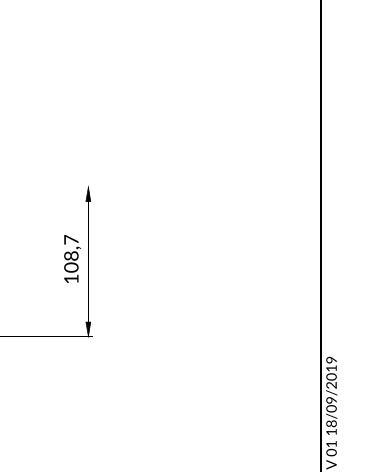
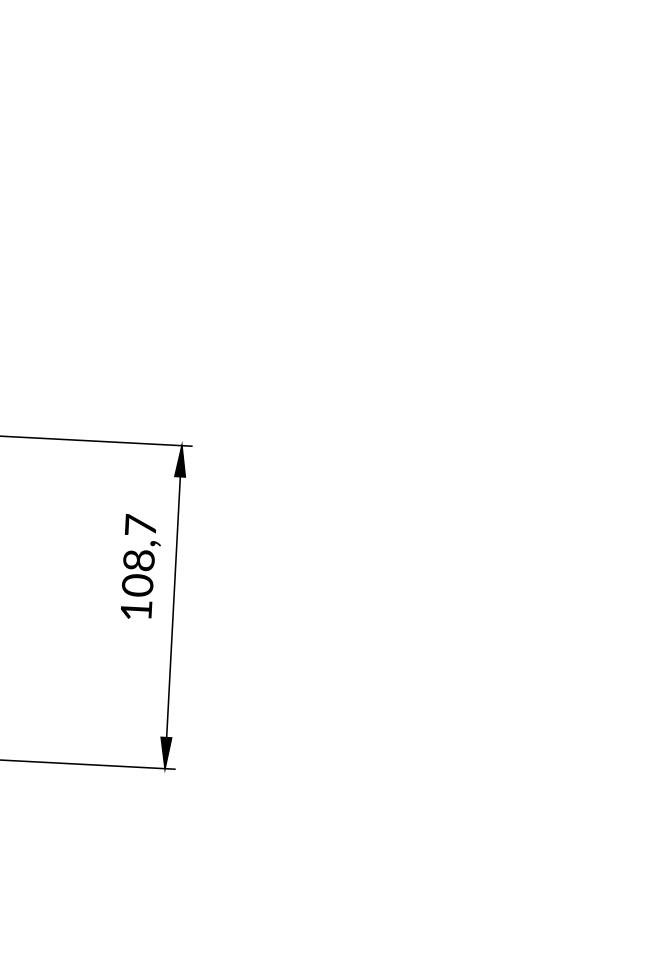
text: (72, 258) -> (141, 565), moved

